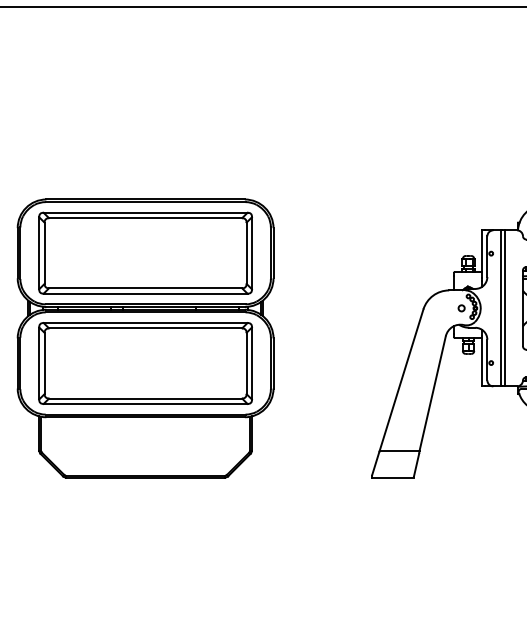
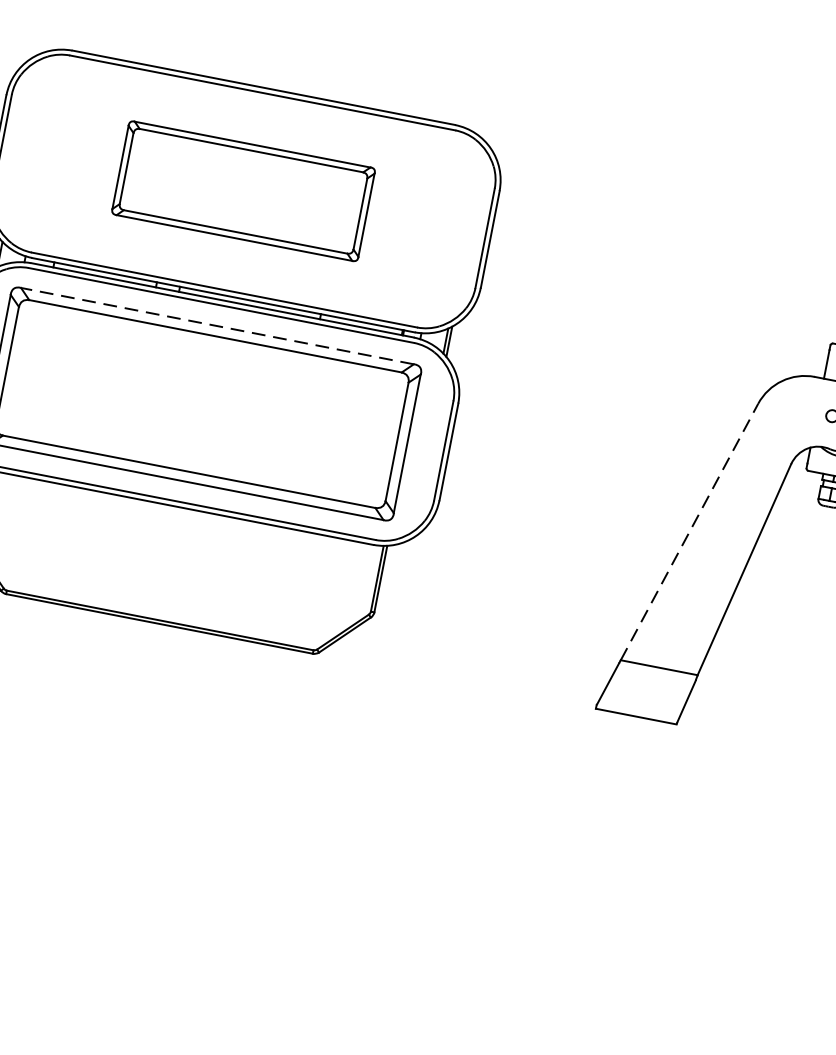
part: (145, 252) -> (243, 190), size x0.6
line: (145, 323) -> (217, 326), solid -> dashed
line: (401, 379) -> (689, 530), solid -> dashed

